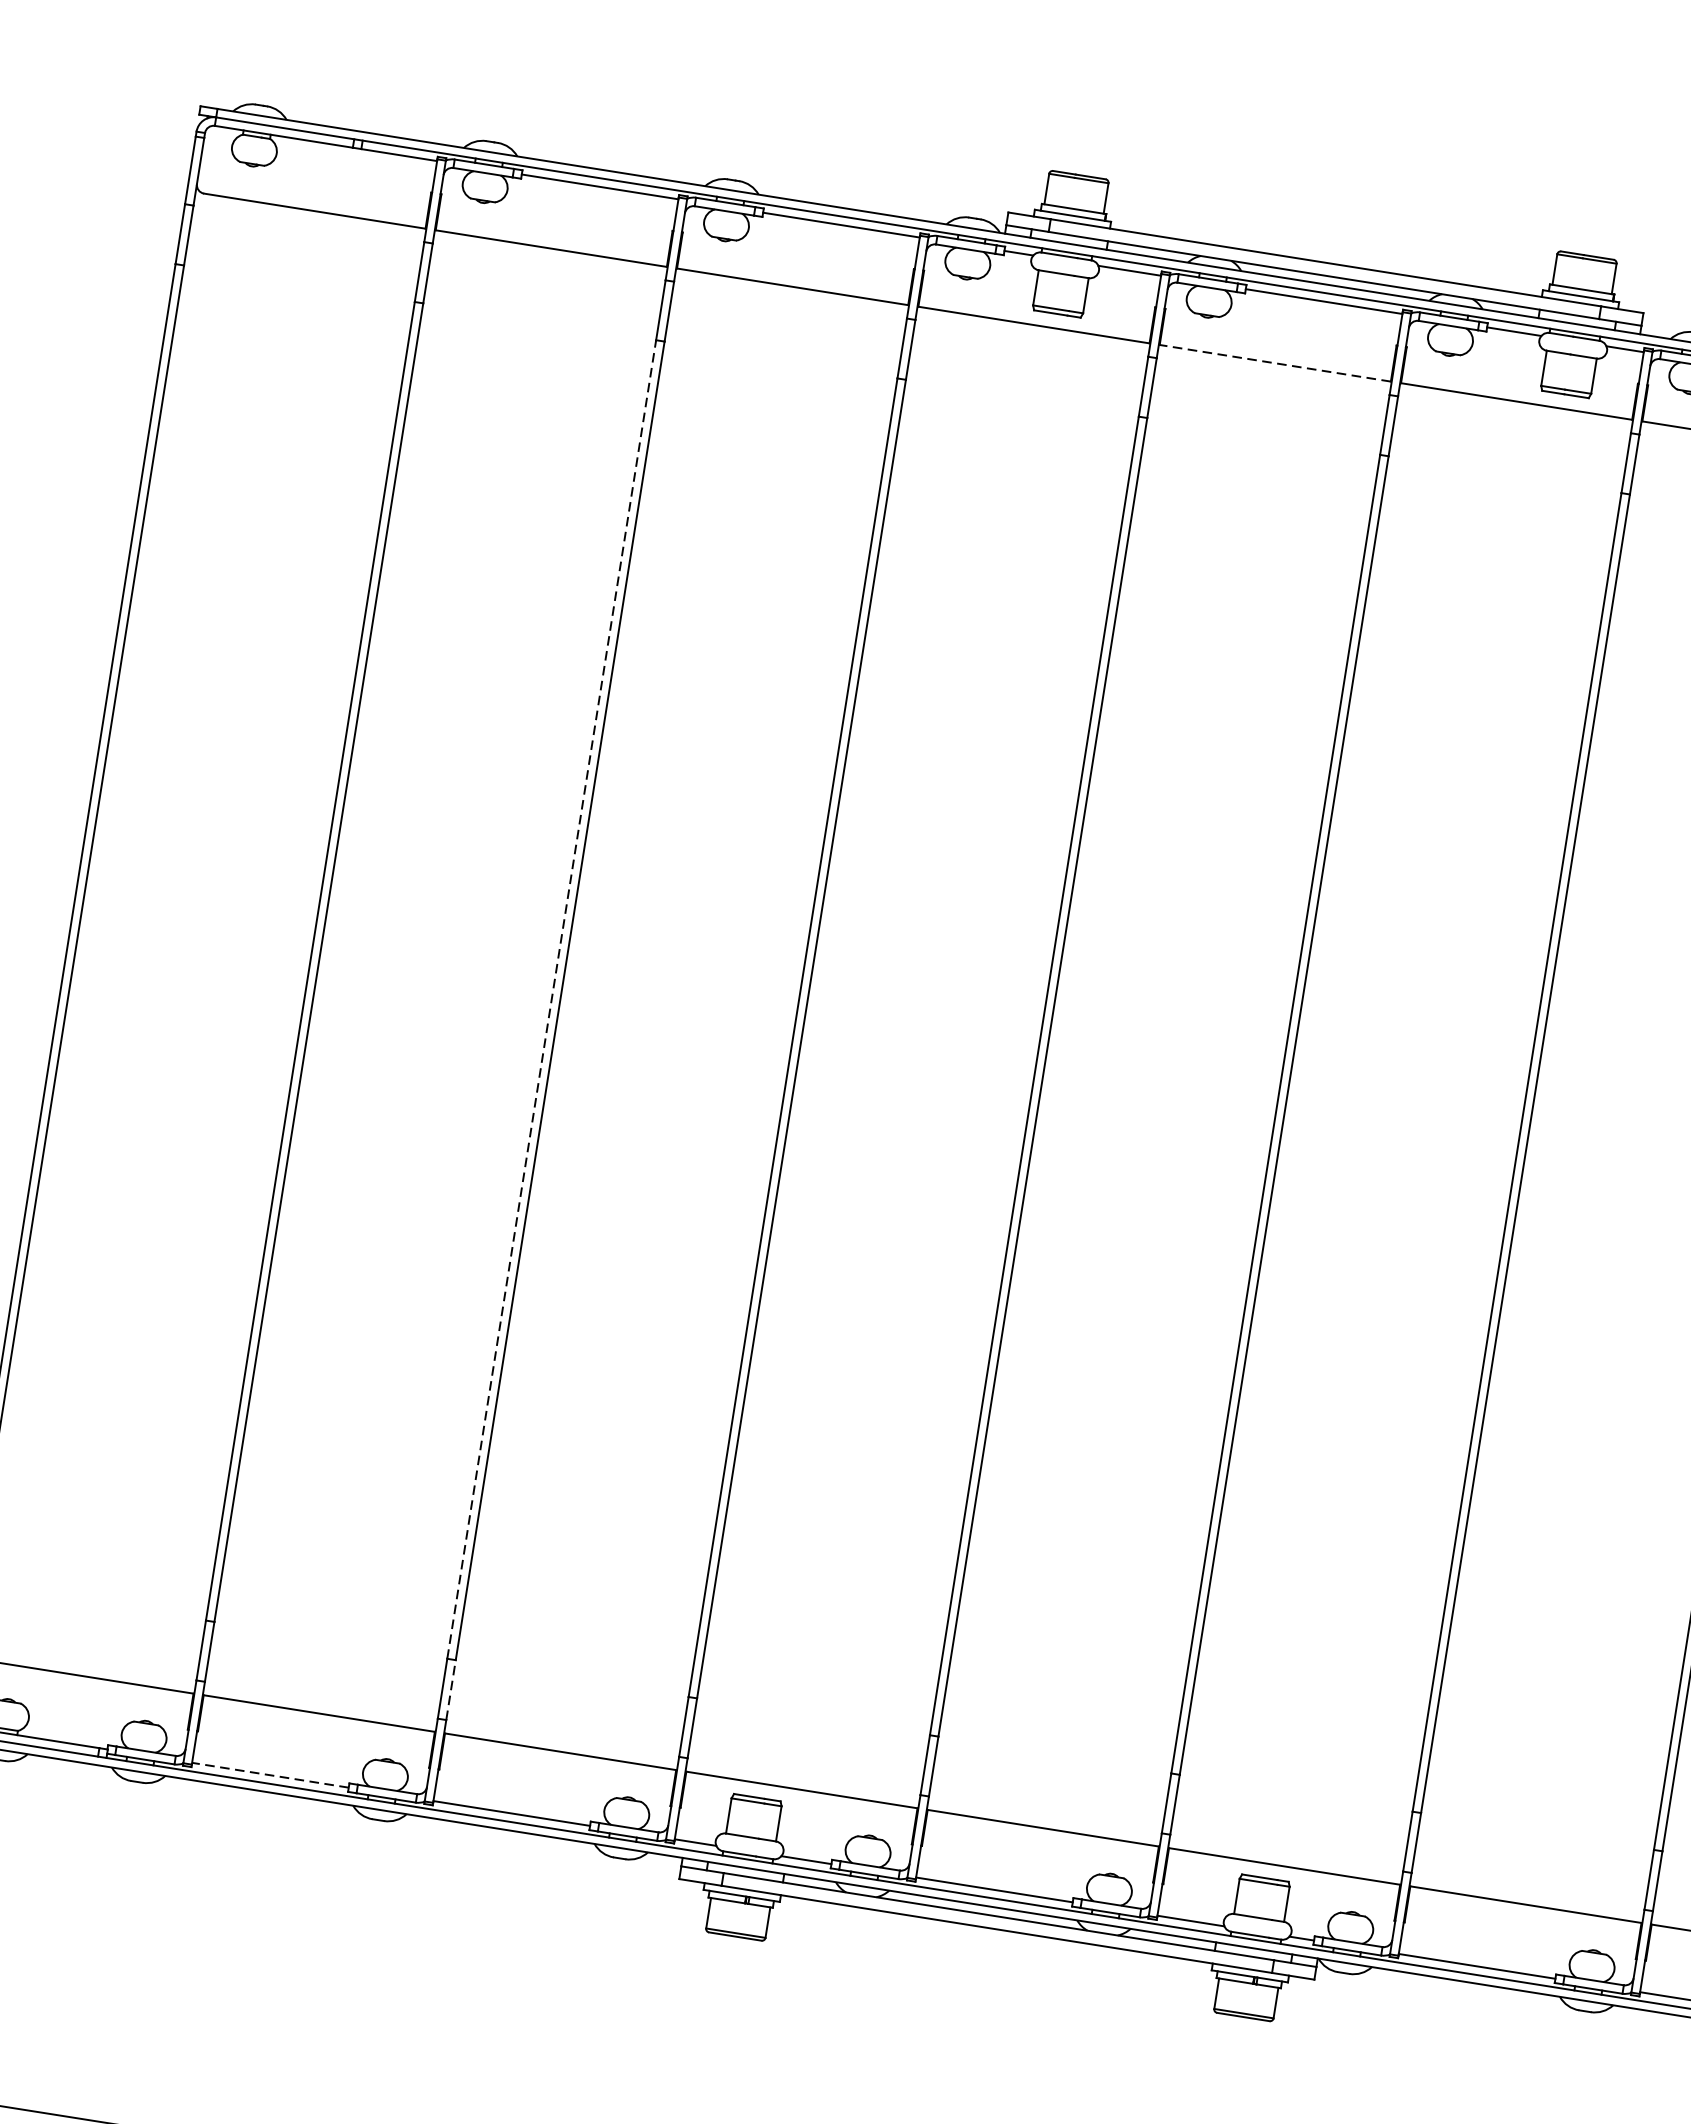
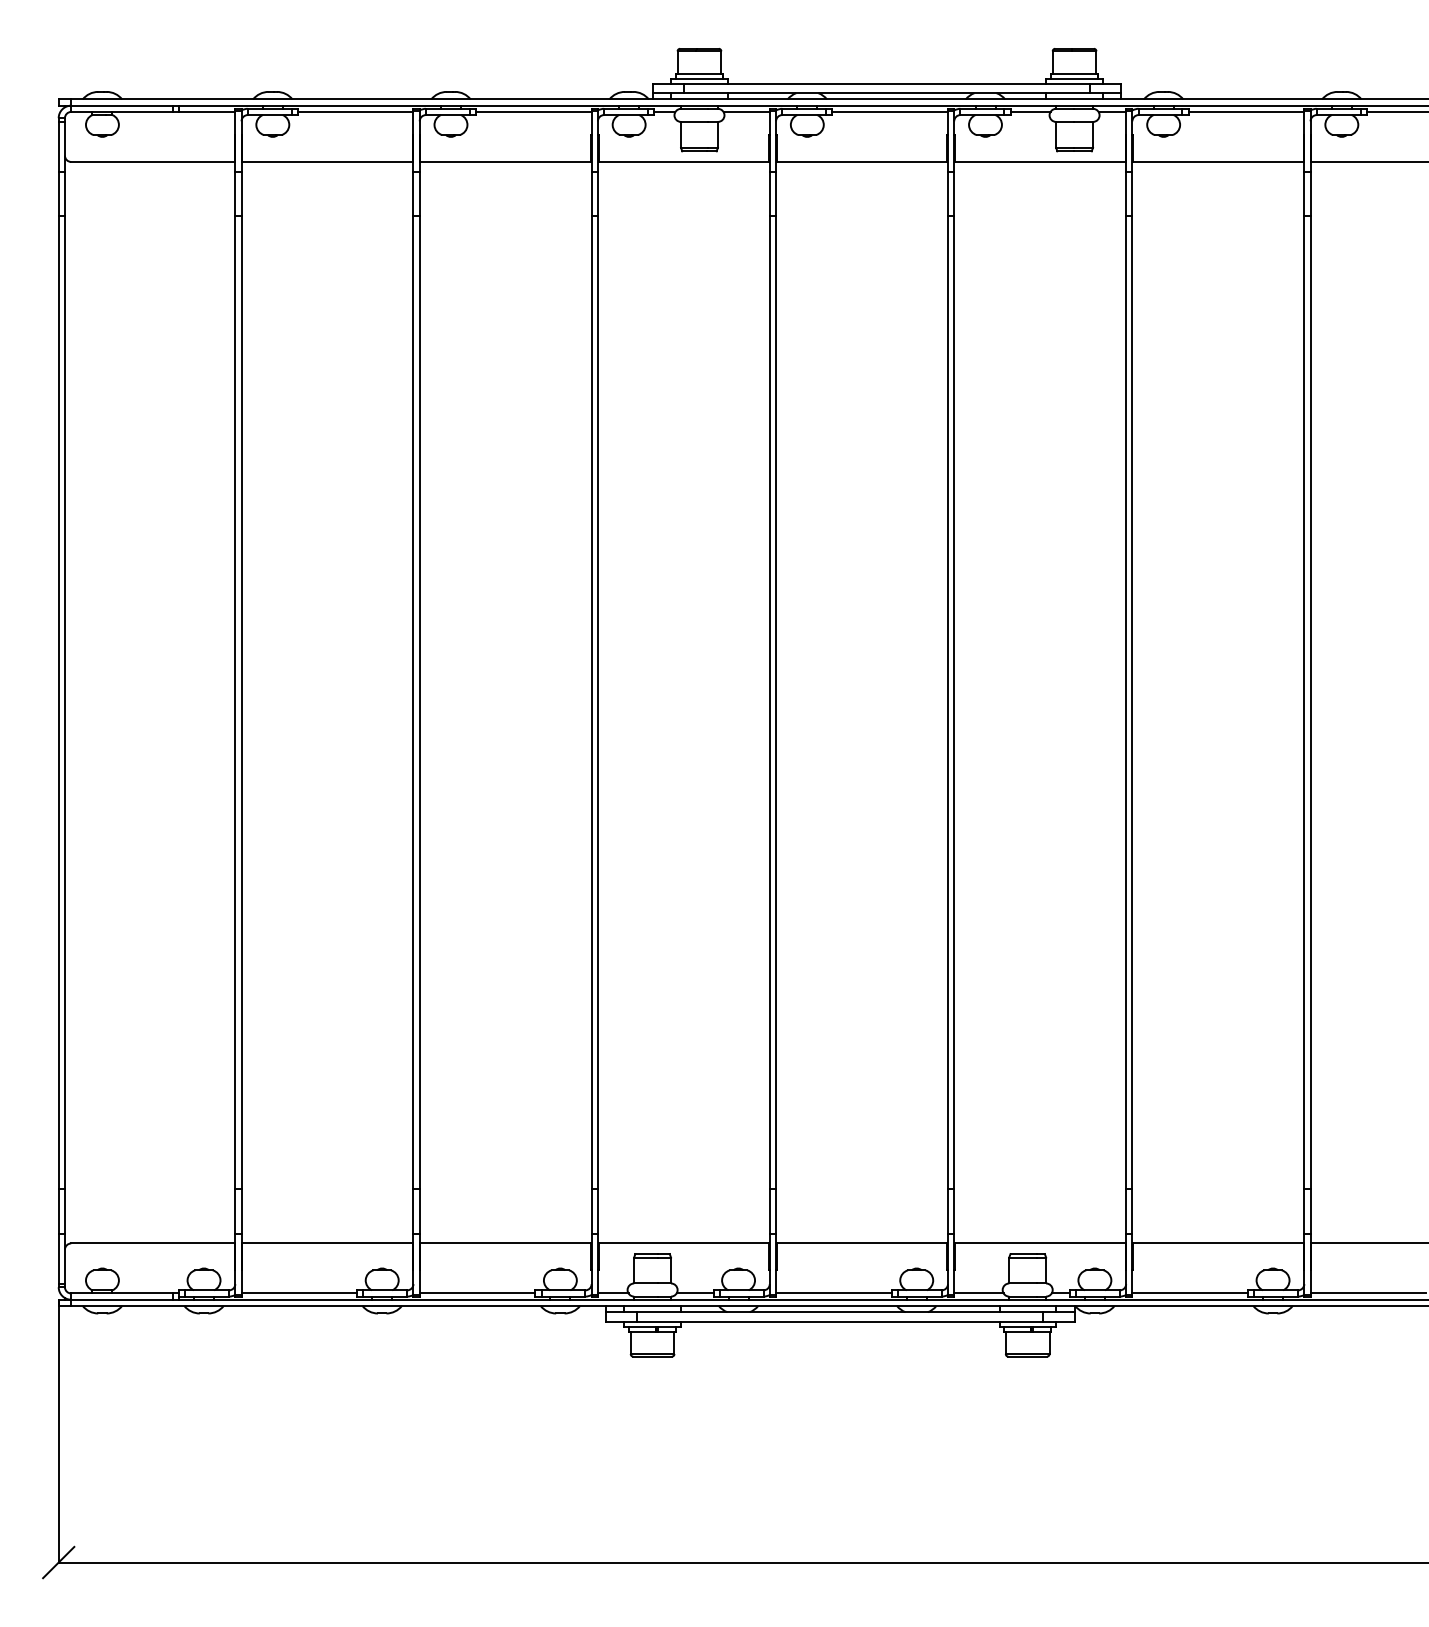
line: (1274, 362) -> (861, 161), dashed -> solid
line: (551, 999) -> (413, 702), dashed -> solid
line: (450, 1689) -> (419, 1211), dashed -> solid
line: (270, 1775) -> (299, 1293), dashed -> solid

